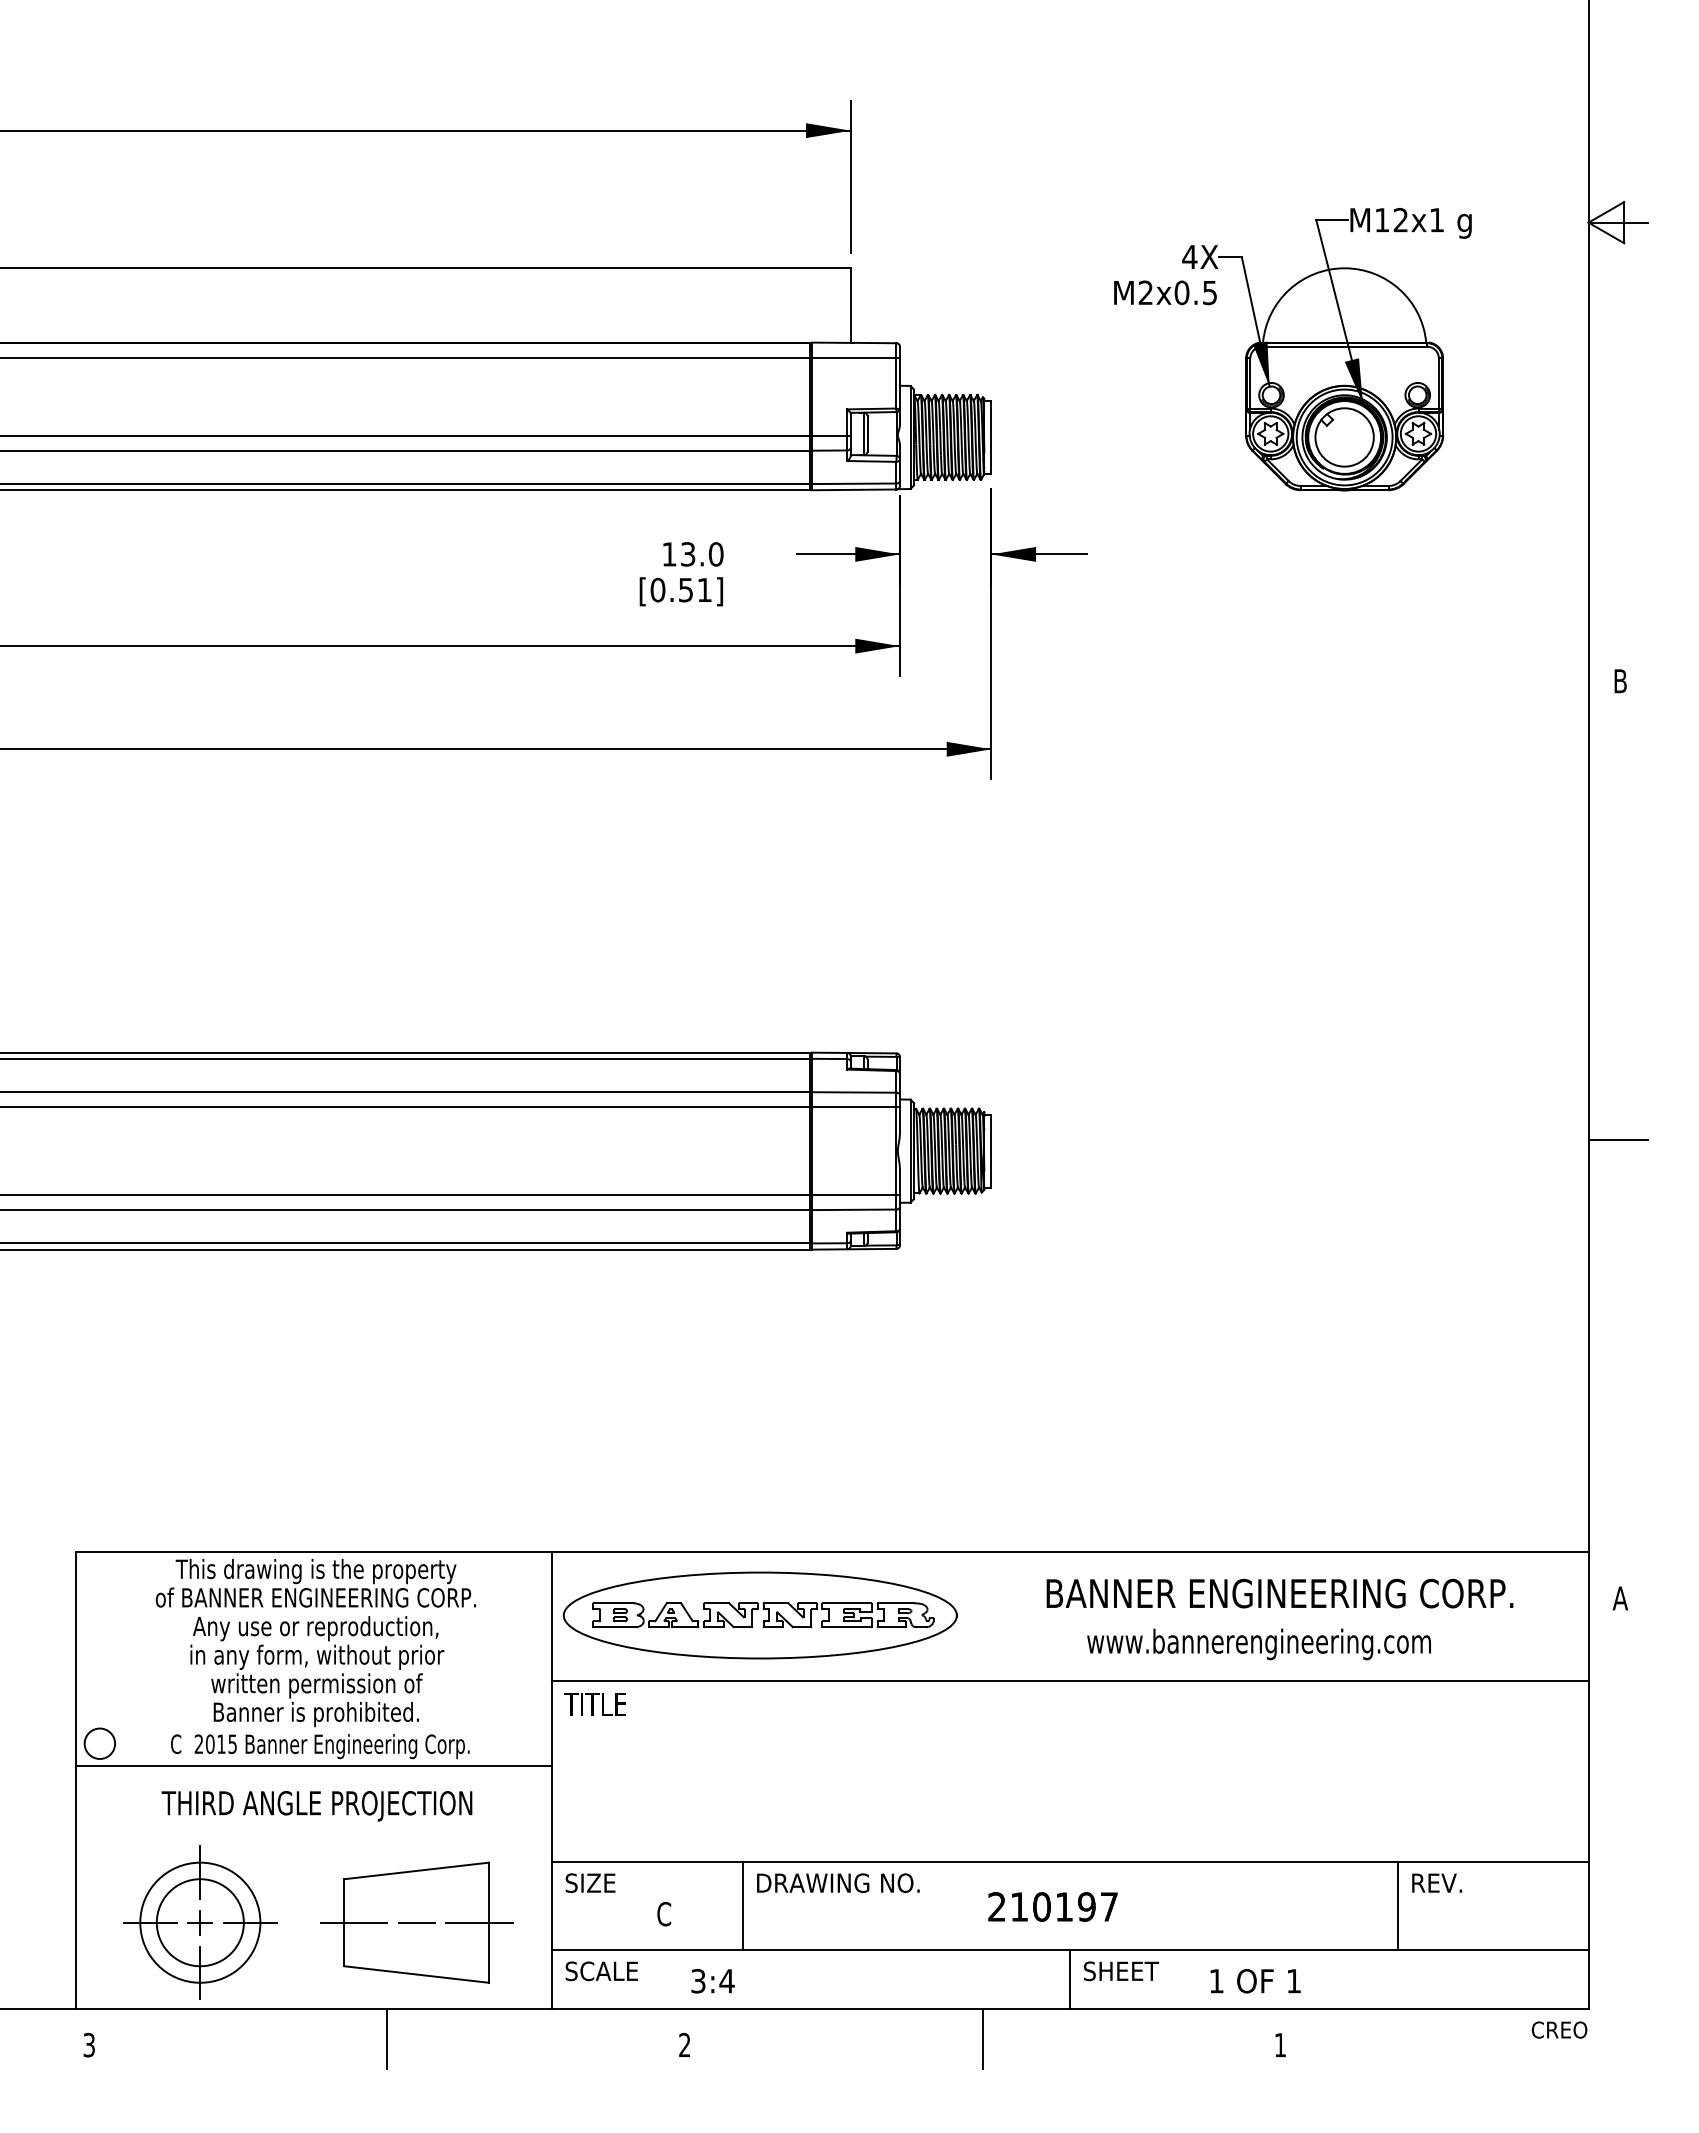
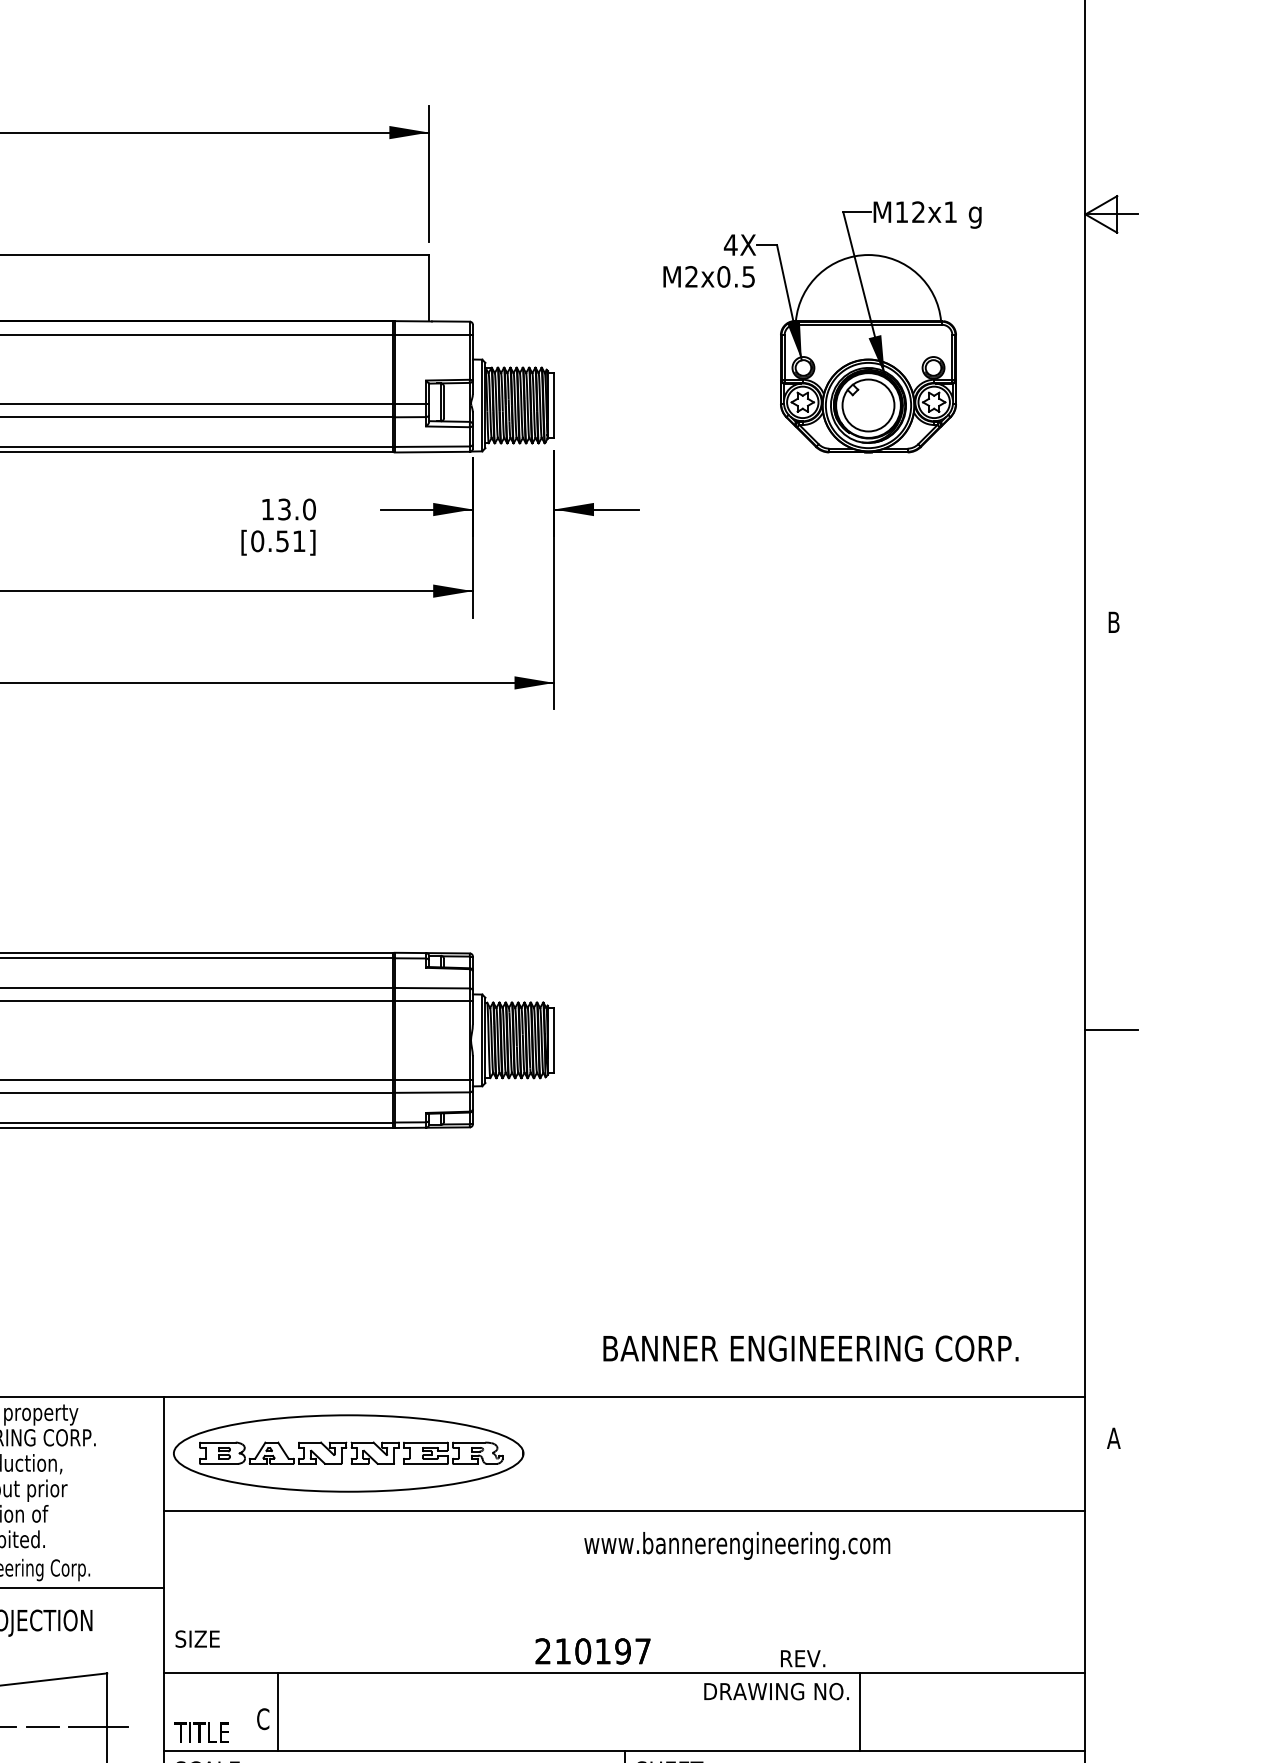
text: (1279, 1593) -> (810, 1348), moved
text: (1258, 1644) -> (736, 1546), moved
text: (594, 1704) -> (201, 1732), moved
text: (590, 1882) -> (197, 1638), moved
text: (838, 1882) -> (776, 1691), moved
text: (1436, 1882) -> (802, 1658), moved
line: (742, 1905) -> (277, 1711), moved
line: (1397, 1905) -> (859, 1711), moved
text: (1052, 1906) -> (592, 1650), moved

